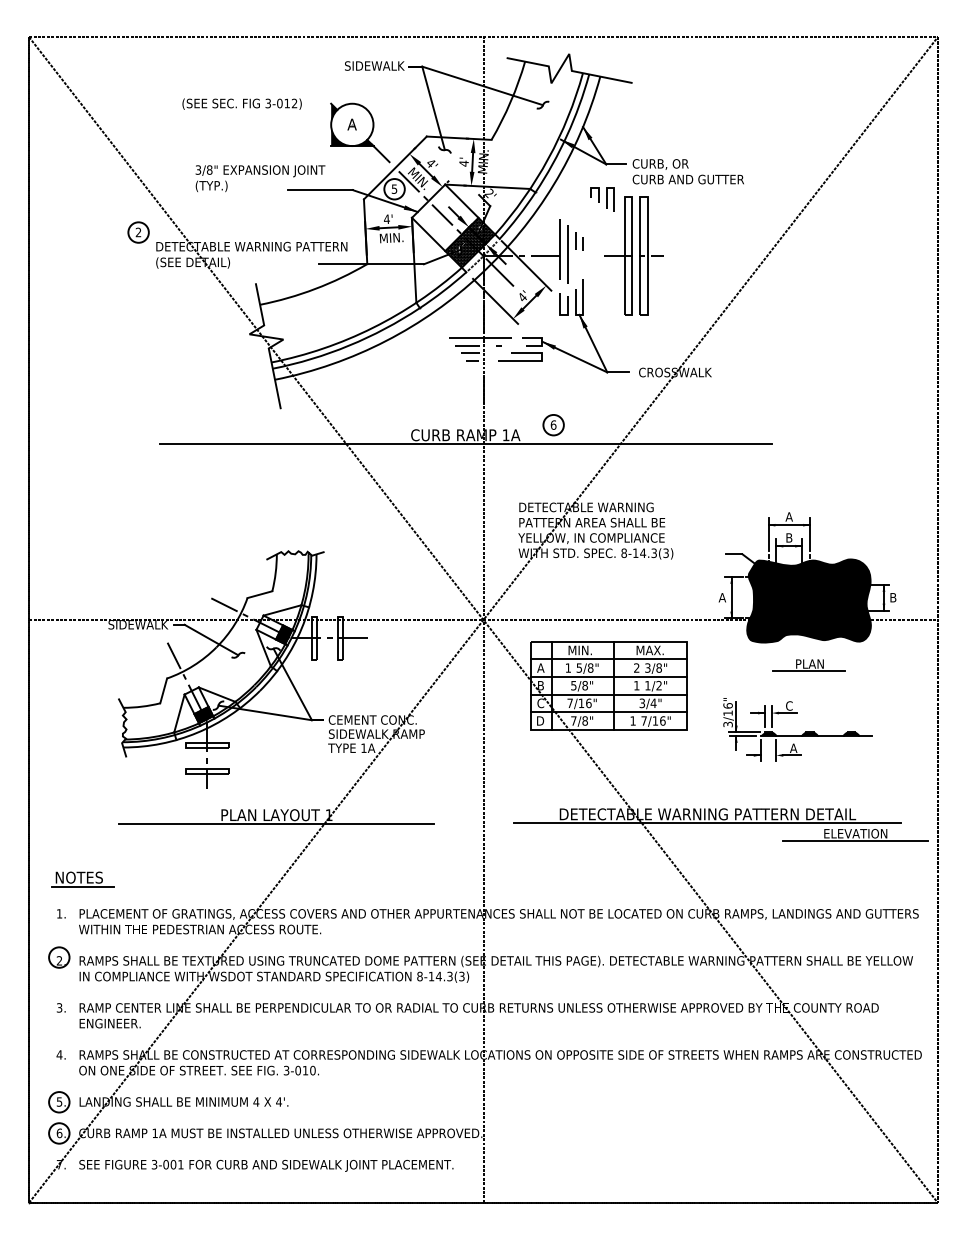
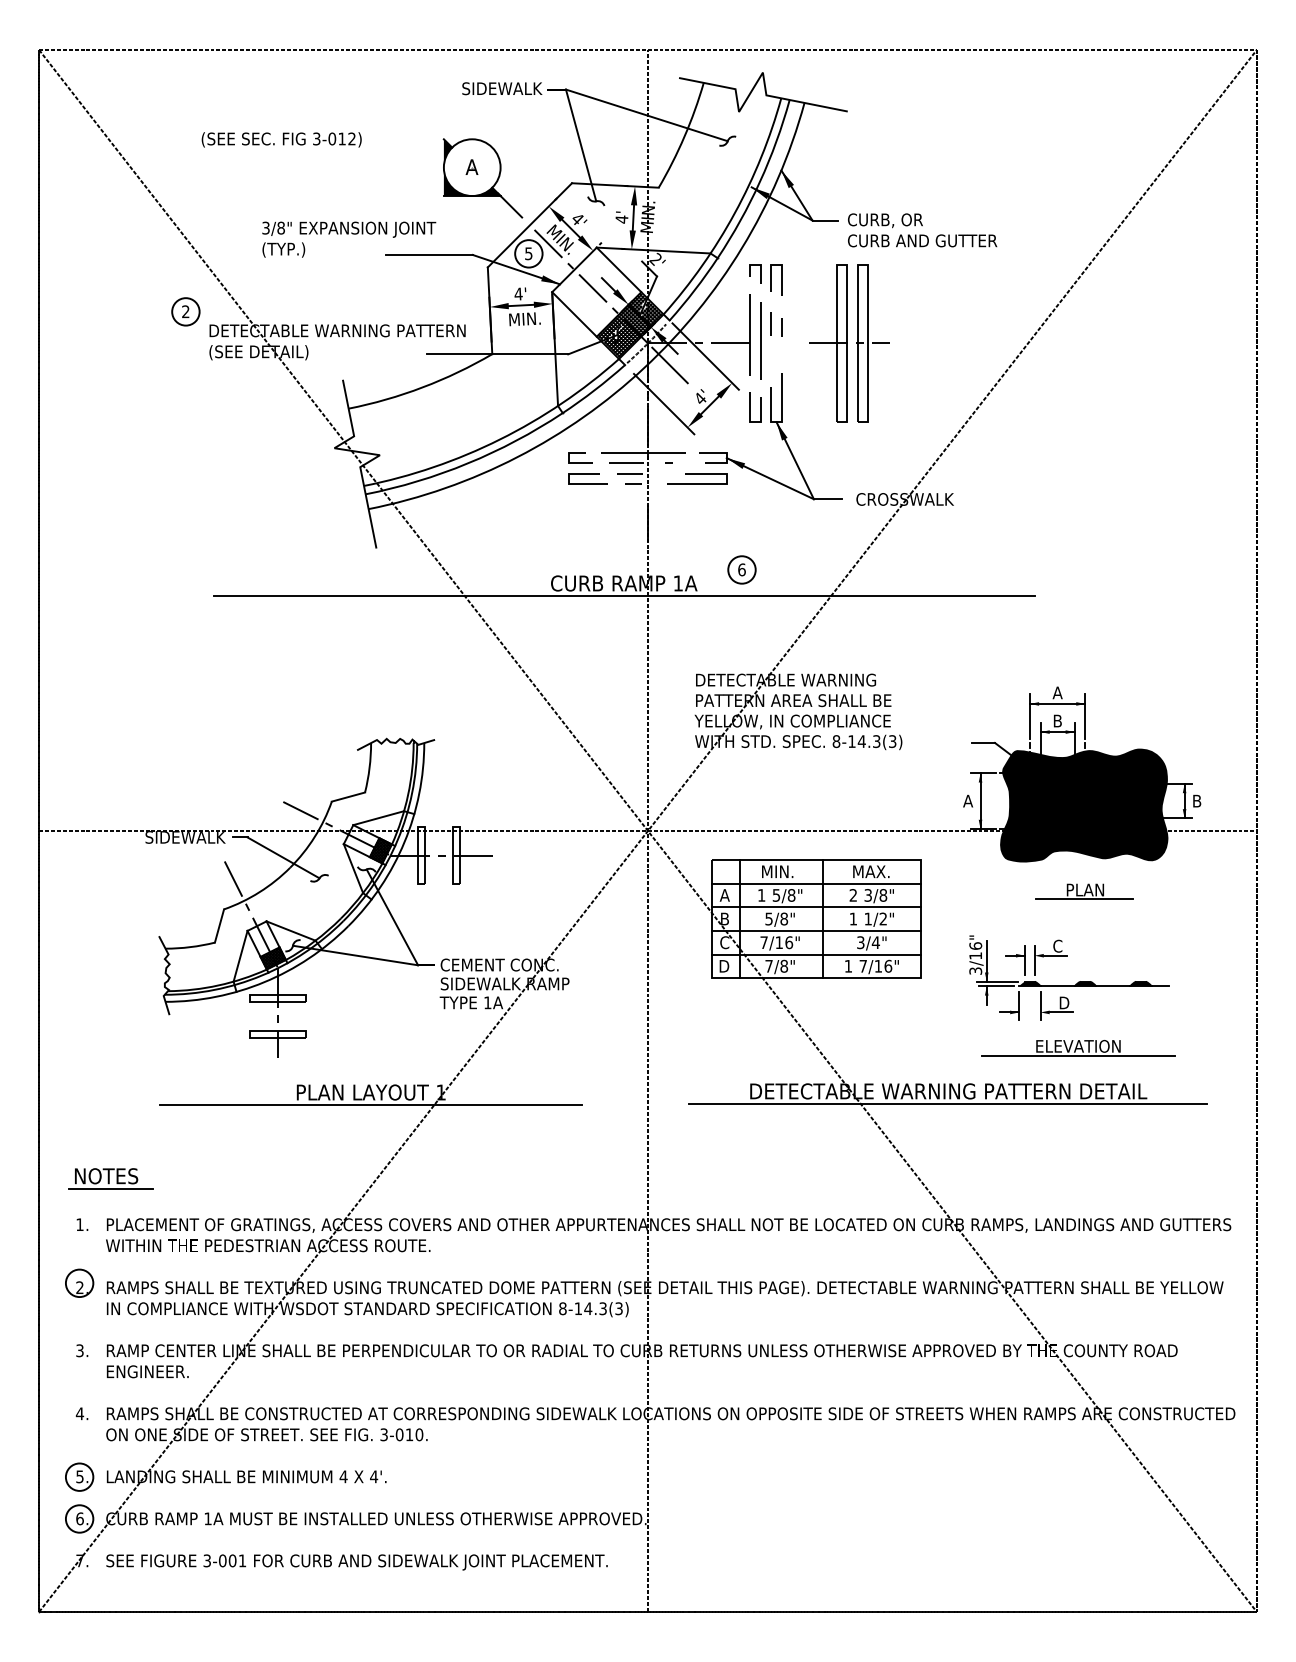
text: (241, 103) -> (280, 138), moved
part: (602, 199) -> (765, 279), moved
part: (438, 349) -> (587, 468), added
text: (793, 747) -> (1063, 1001), A -> D
part: (855, 835) -> (1078, 1048), moved

